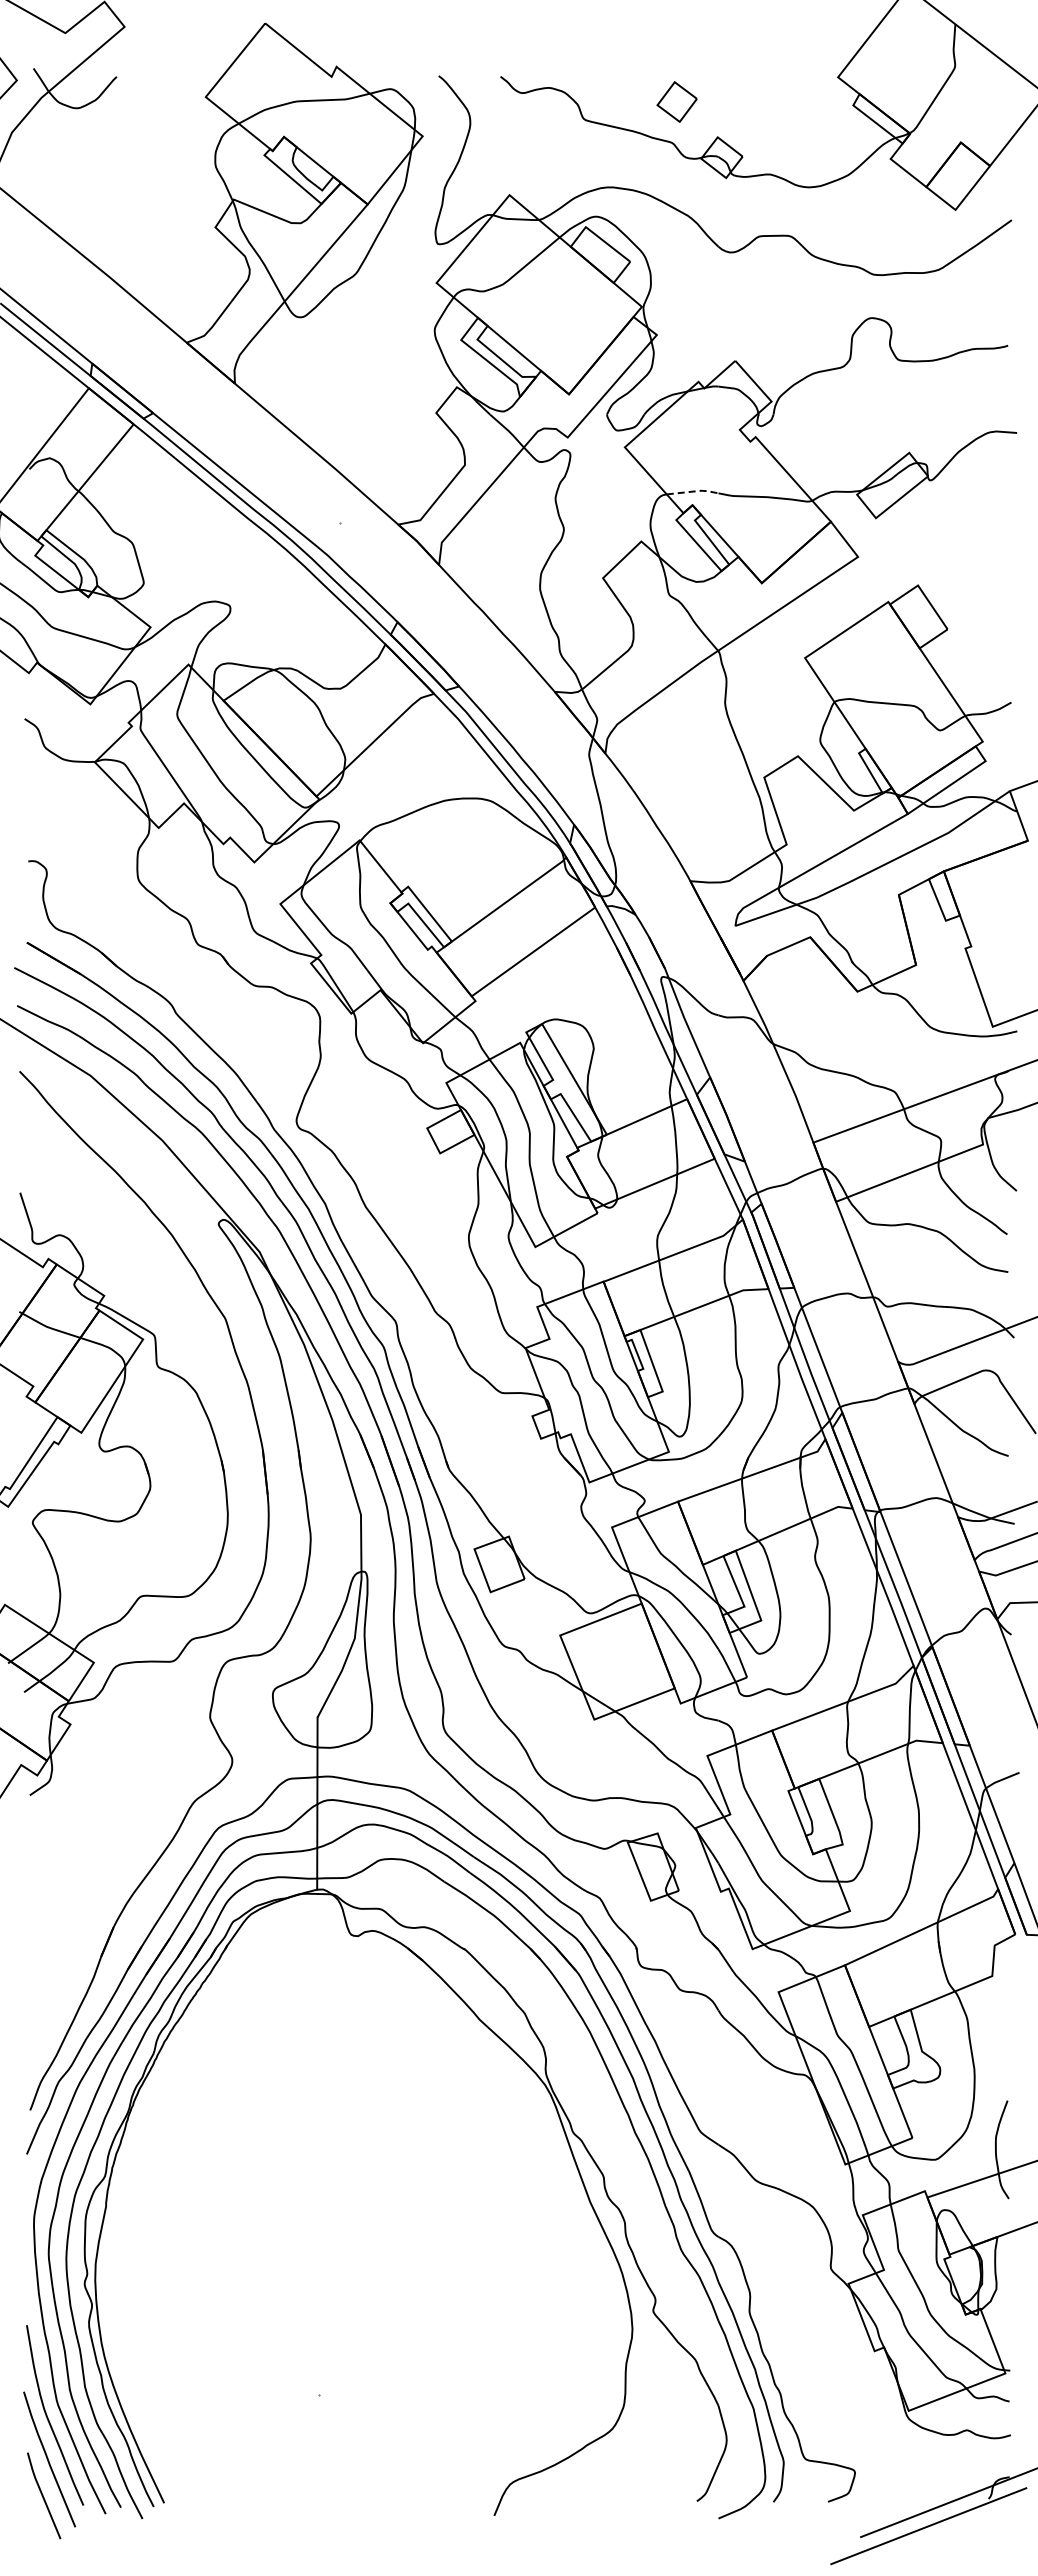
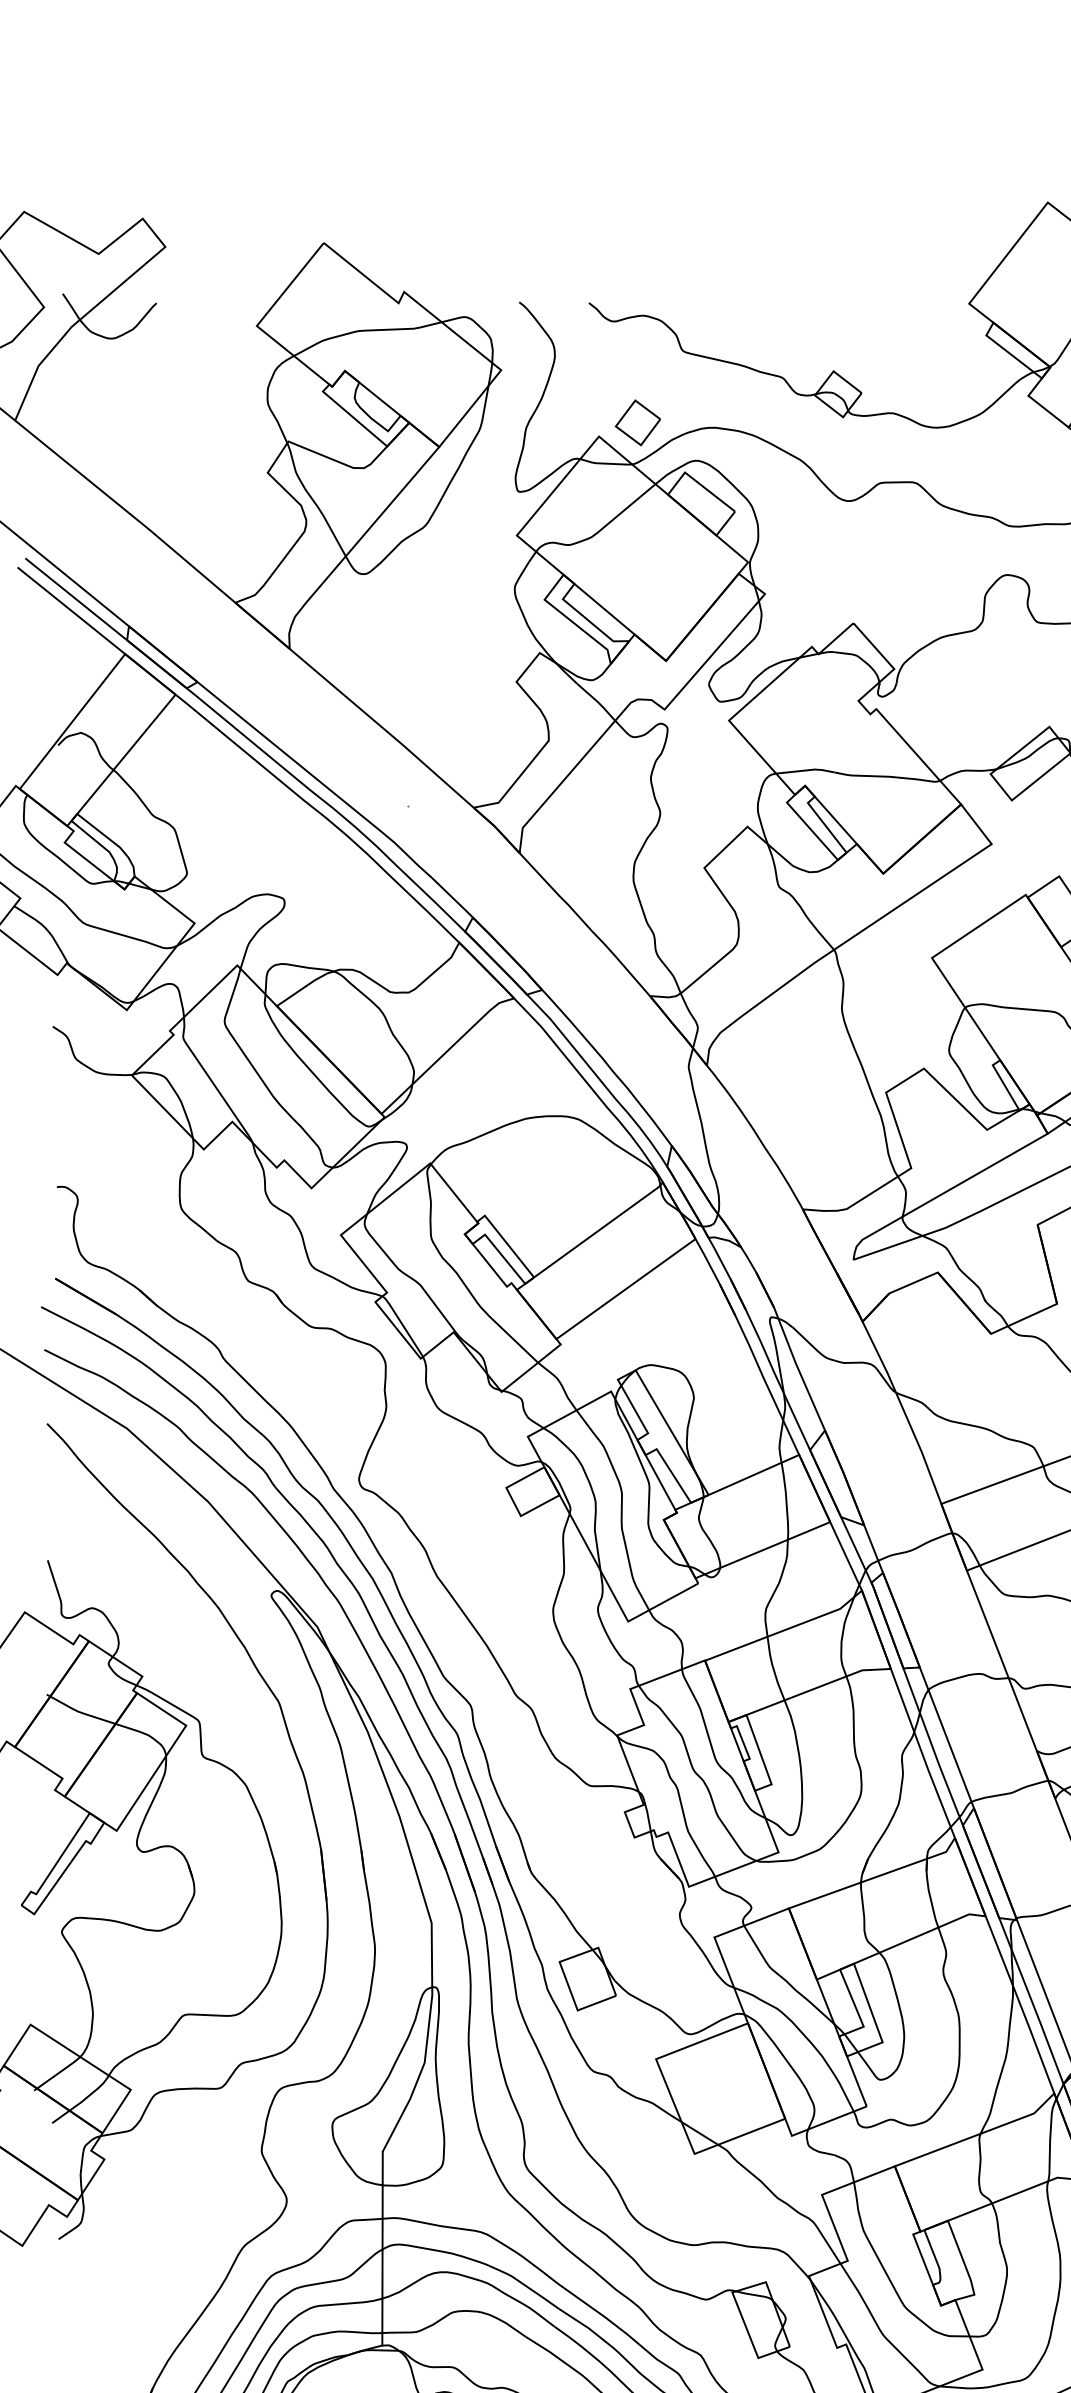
part: (676, 101) -> (637, 422), moved
line: (694, 491) -> (807, 770), dashed -> solid

